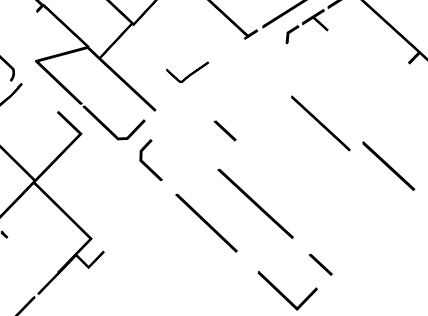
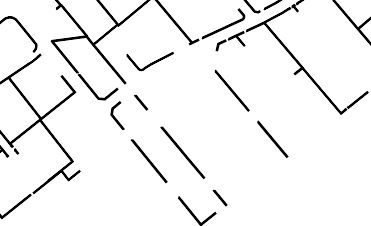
part: (187, 72) -> (149, 61), size x1.67
line: (319, 123) -> (231, 90), moved
line: (225, 130) -> (141, 102), moved

